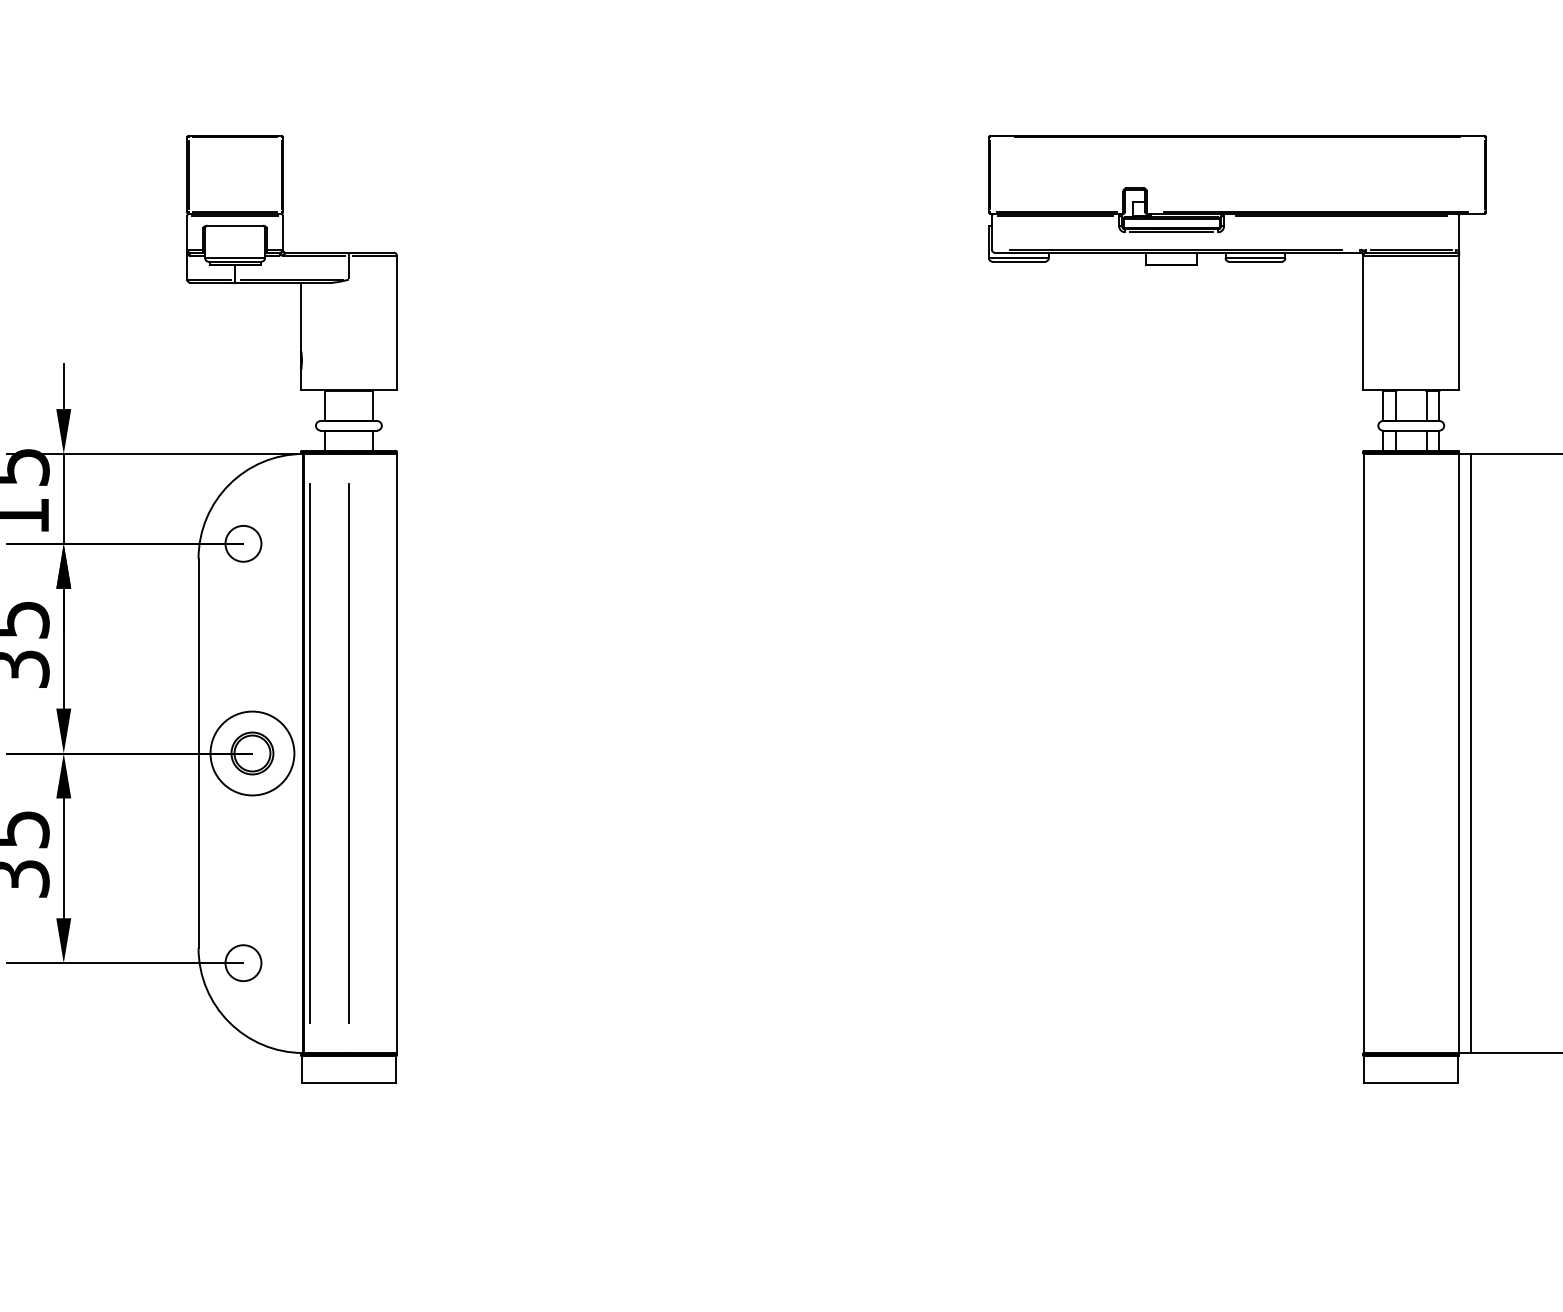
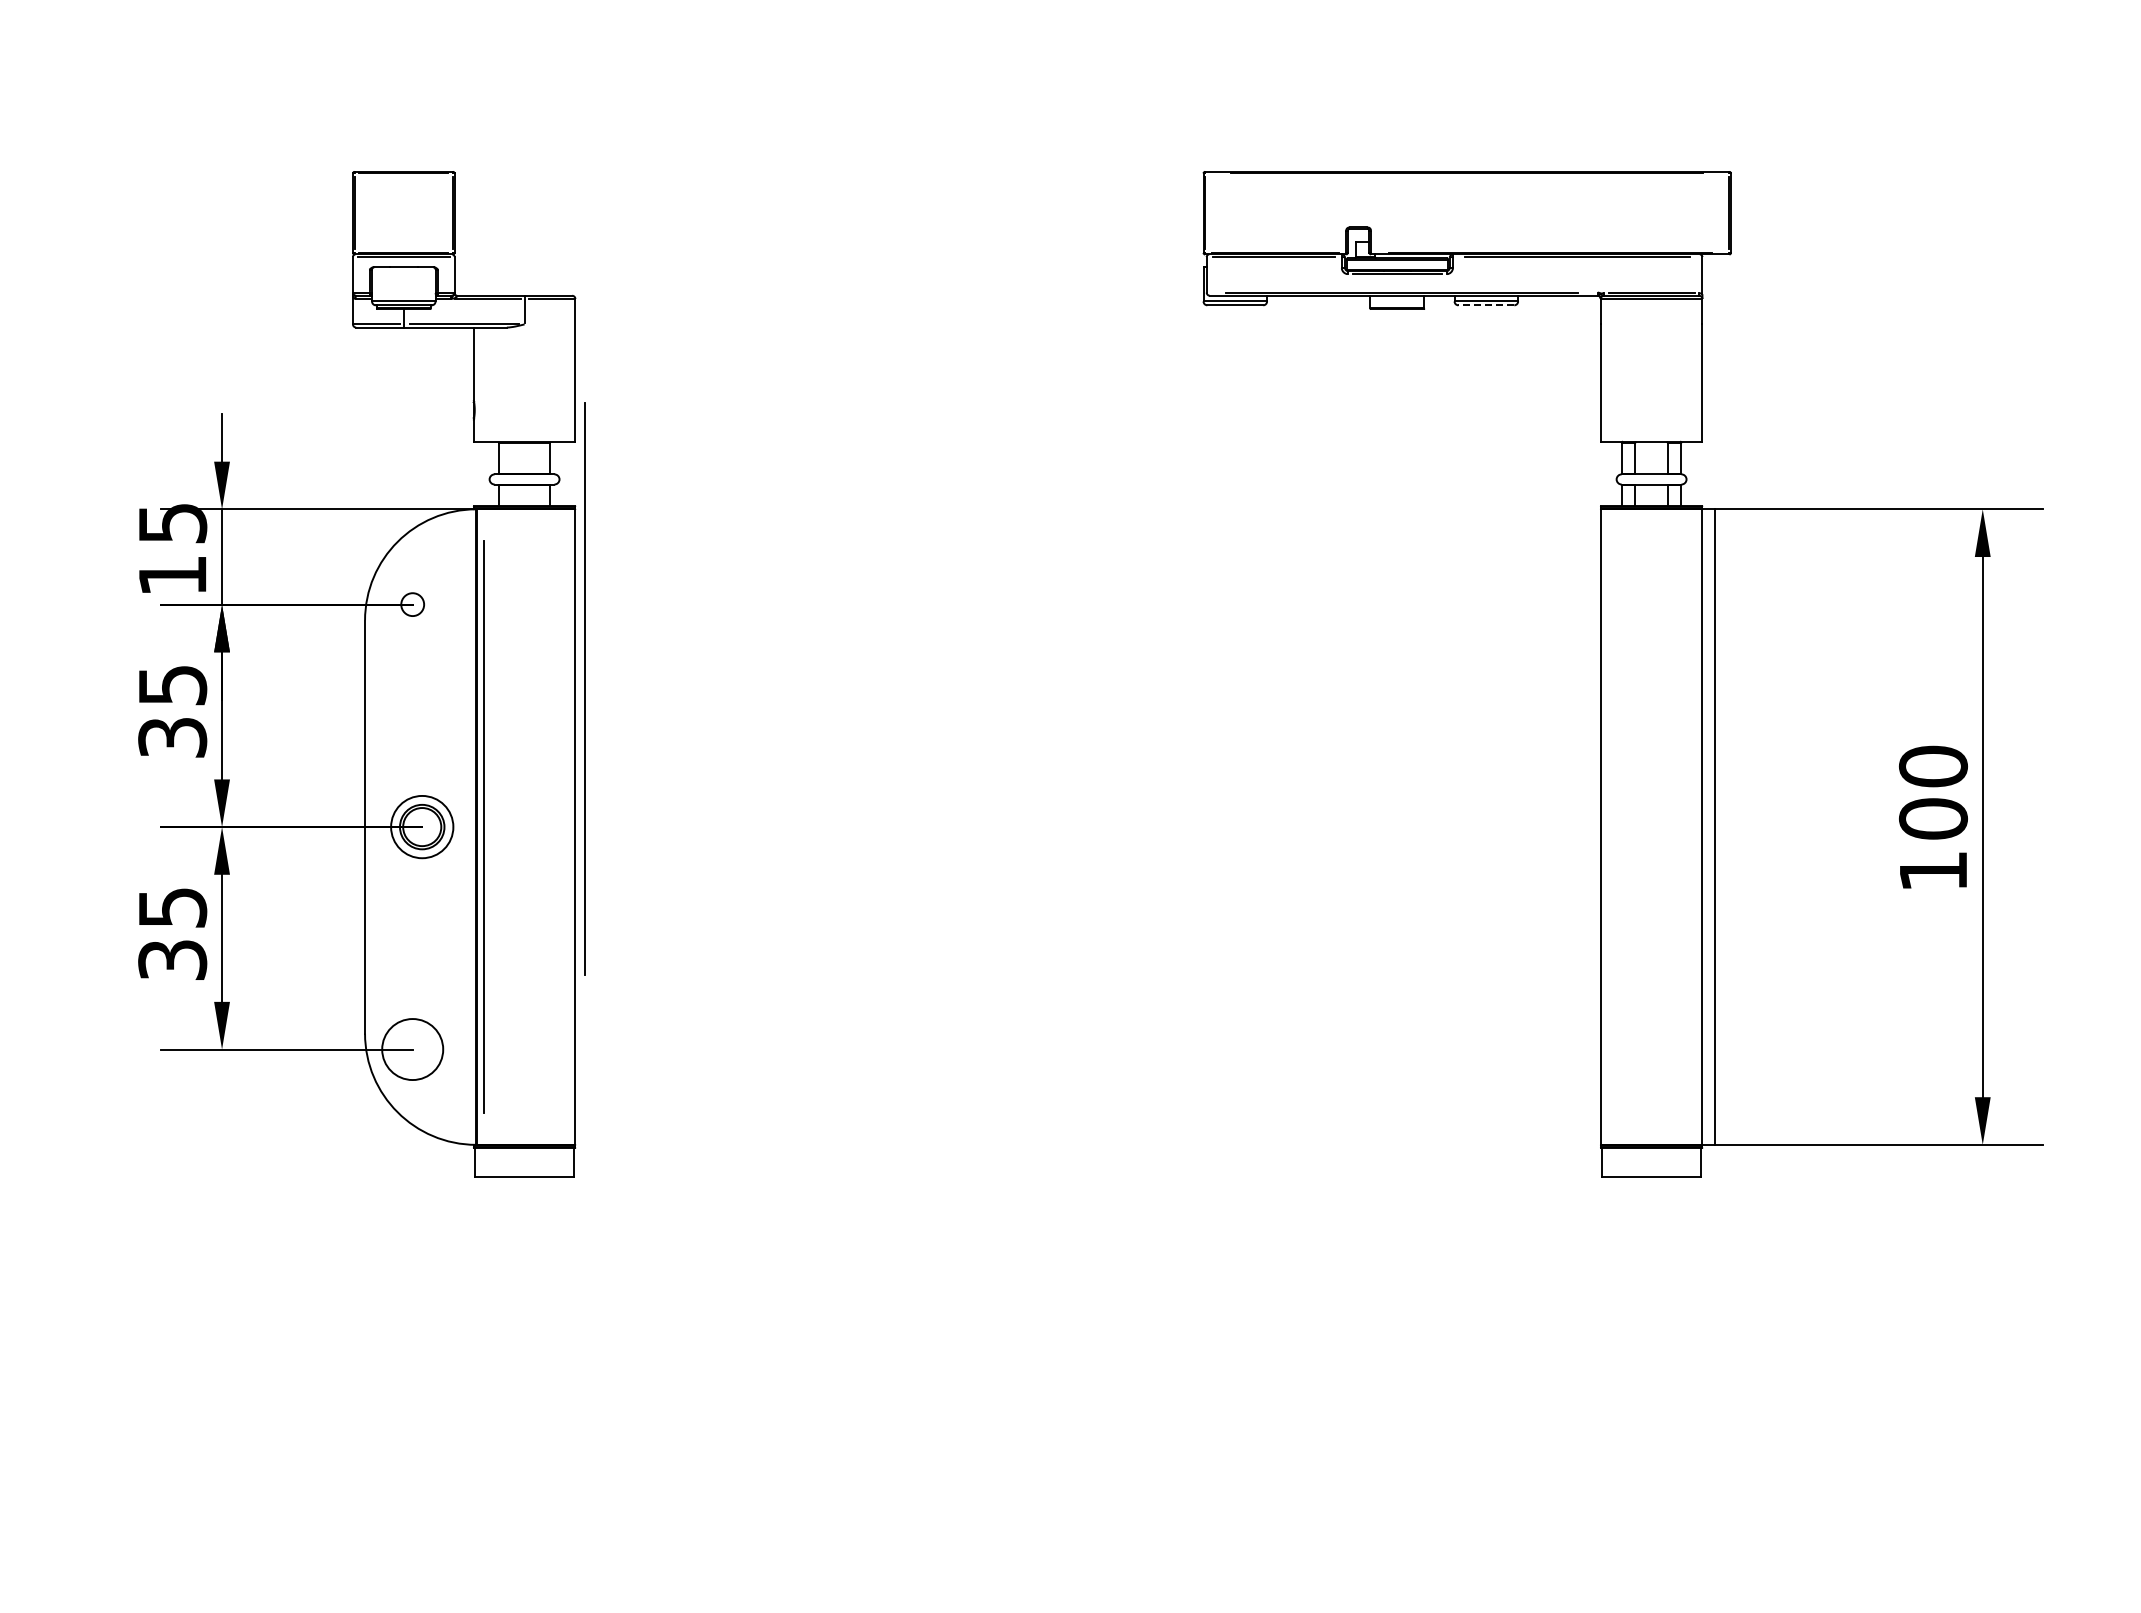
line: (1255, 261) -> (1486, 305), solid -> dashed
circle: (243, 543) -> (412, 604), size x0.6
circle: (251, 752) -> (421, 826), size x0.7
line: (348, 752) -> (584, 688), moved
circle: (243, 963) -> (412, 1049), size x1.6

